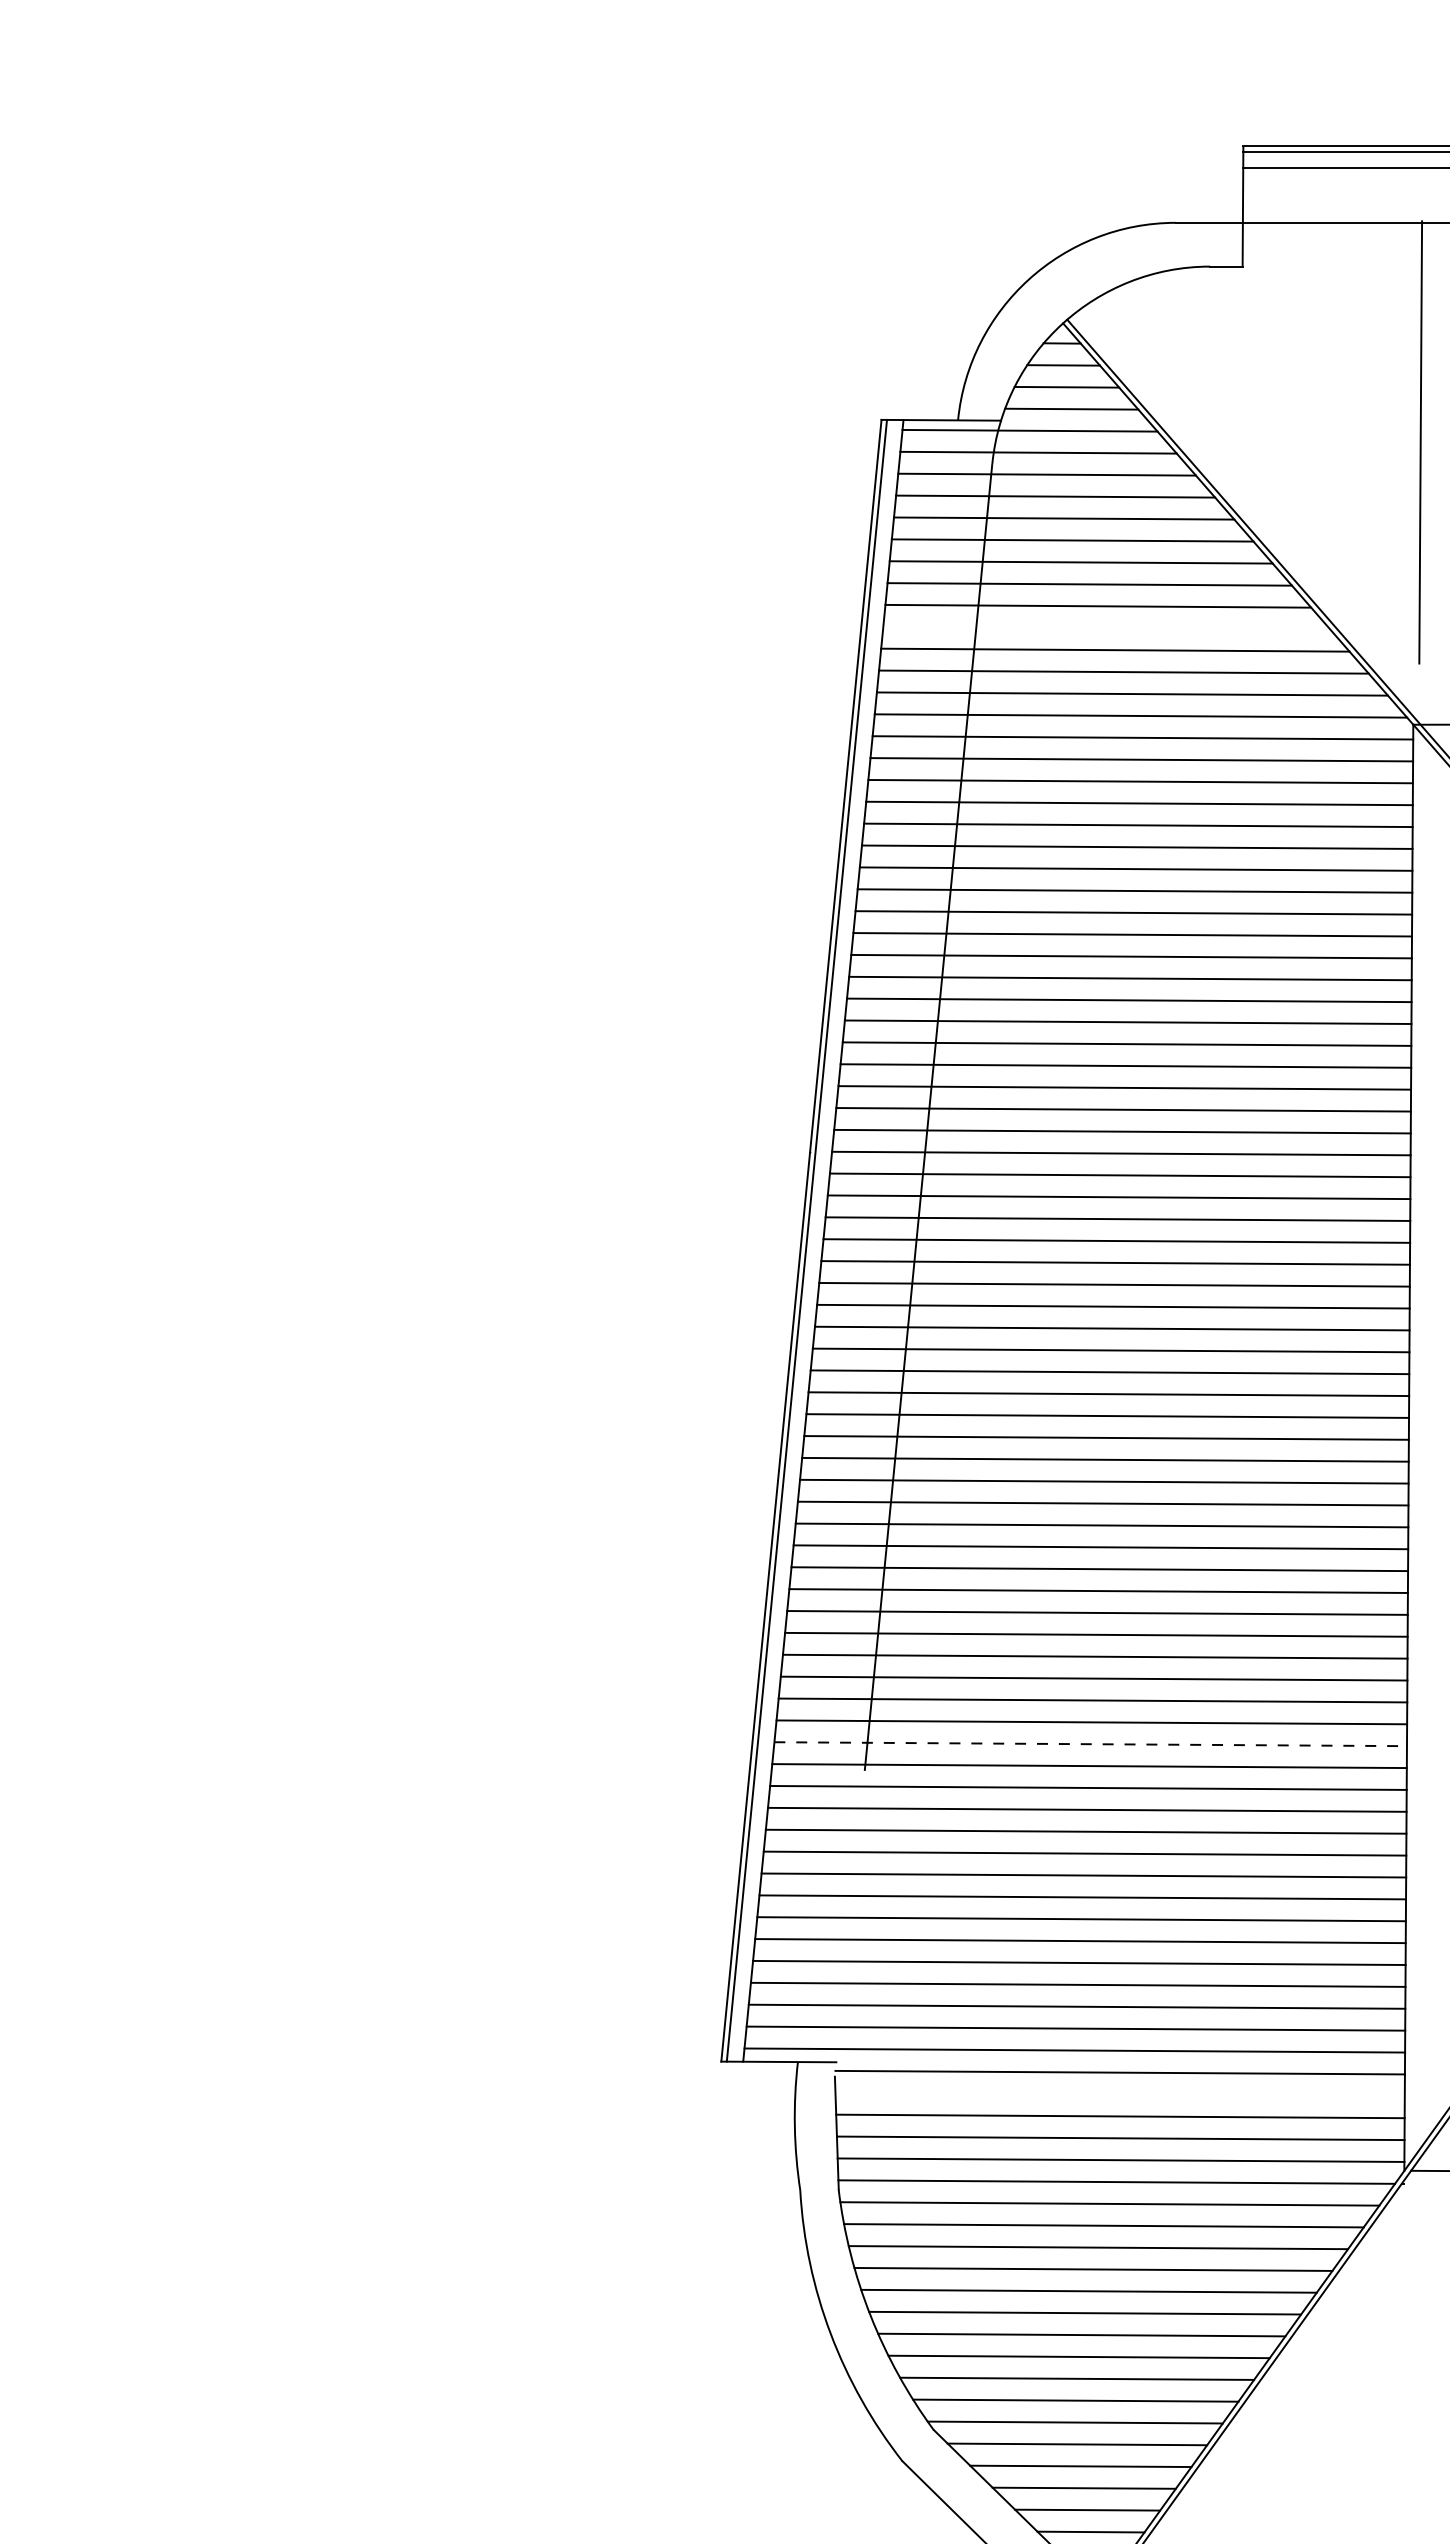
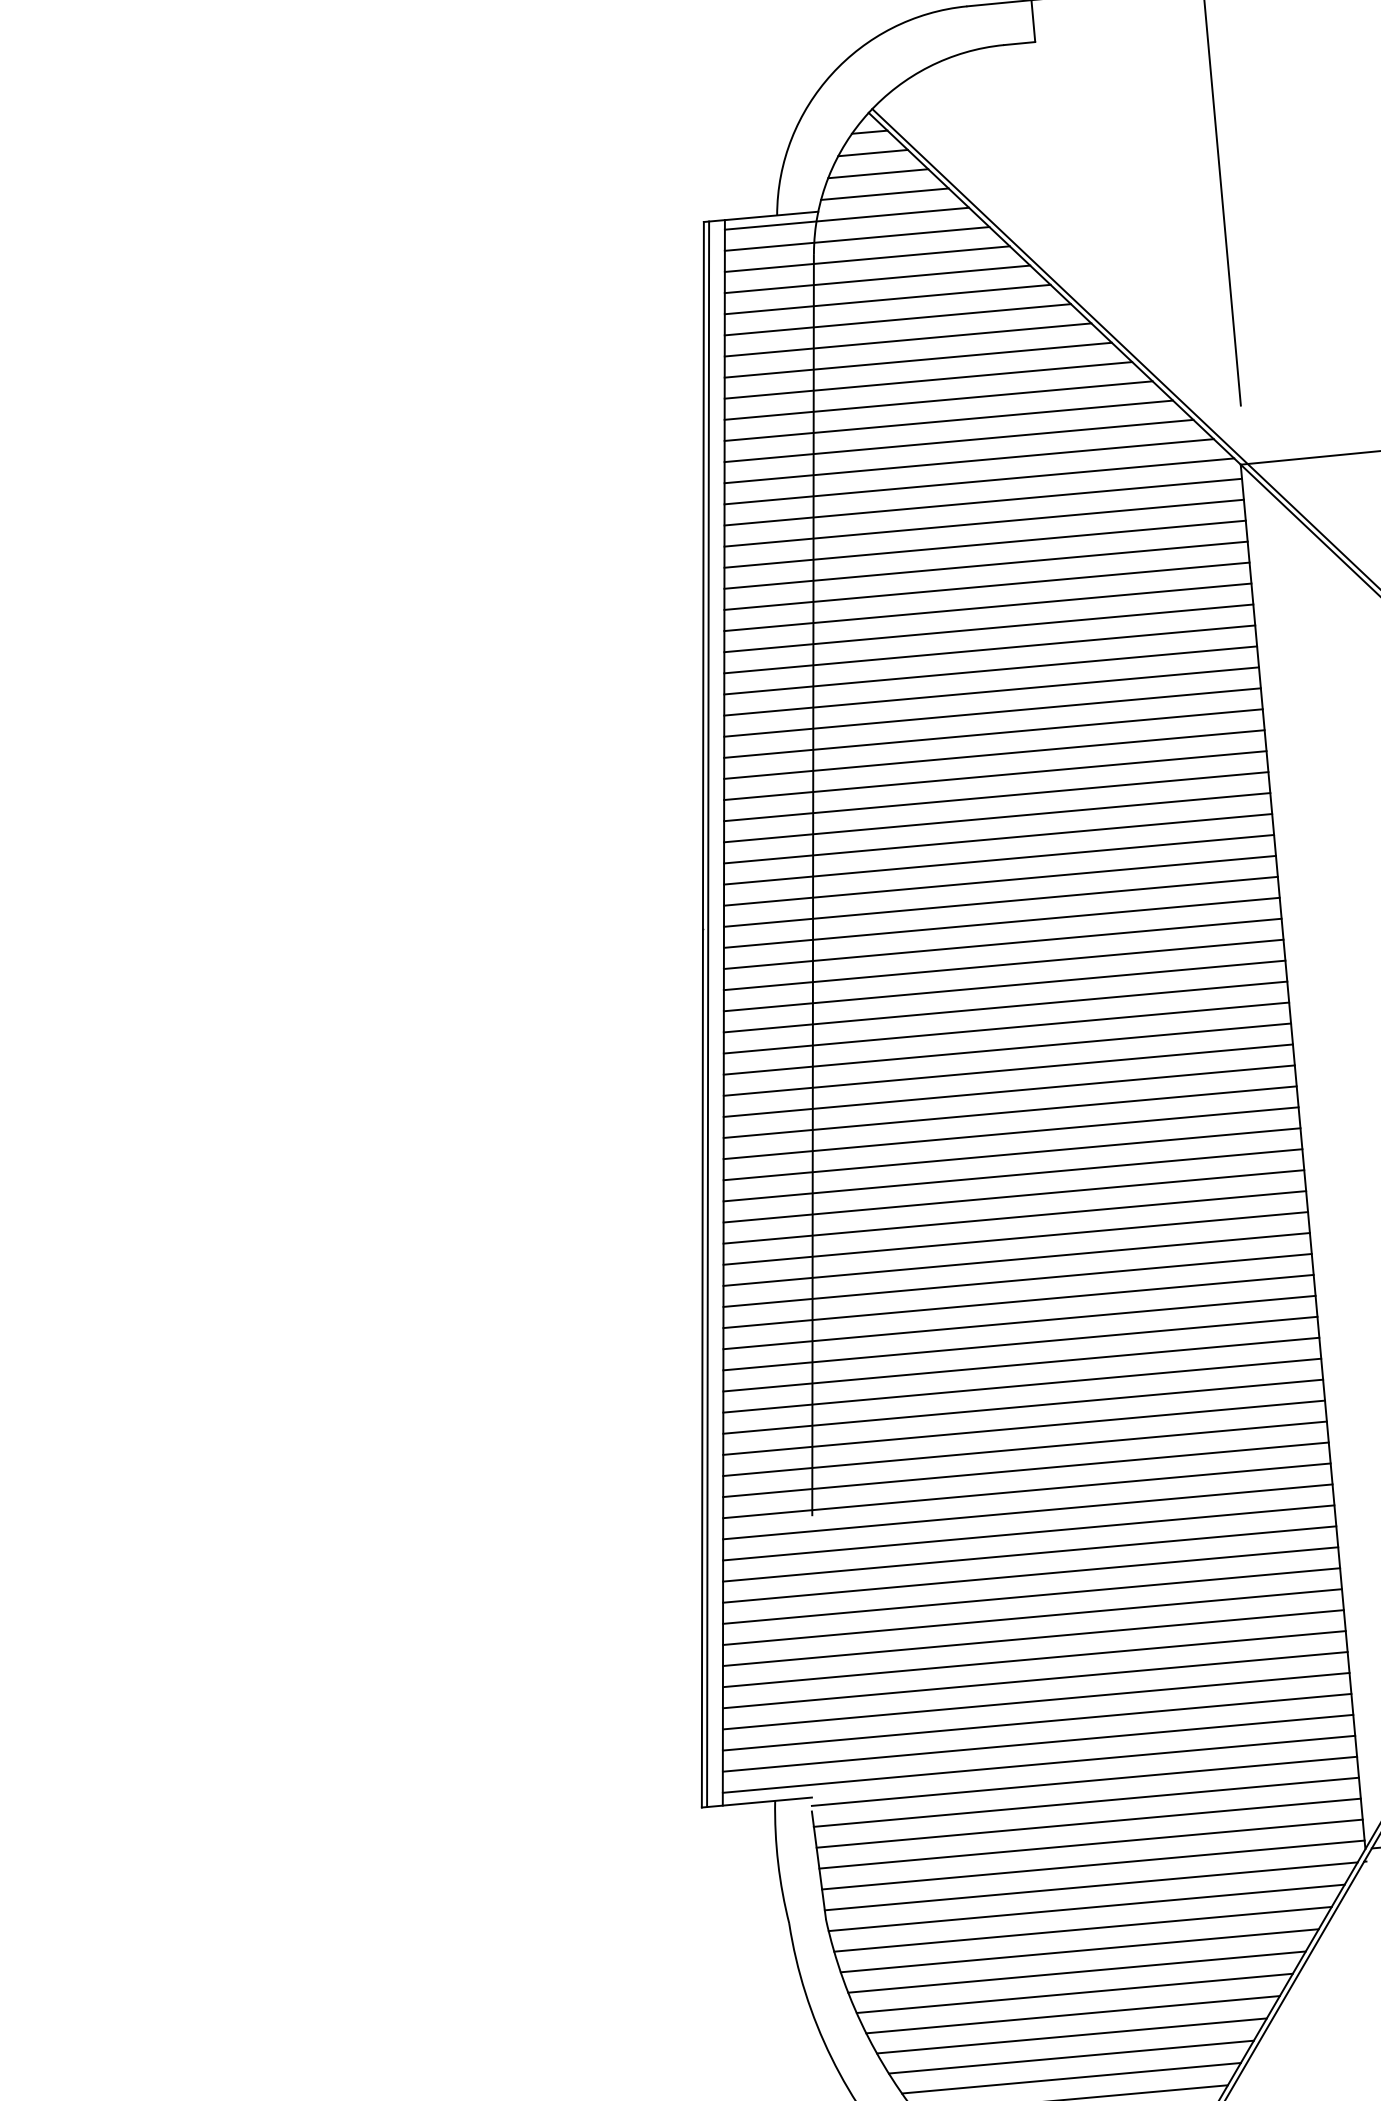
line: (1106, 627) -> (938, 399), added
line: (1091, 1744) -> (1026, 1470), dashed -> solid
line: (1119, 2094) -> (1085, 1802), added

